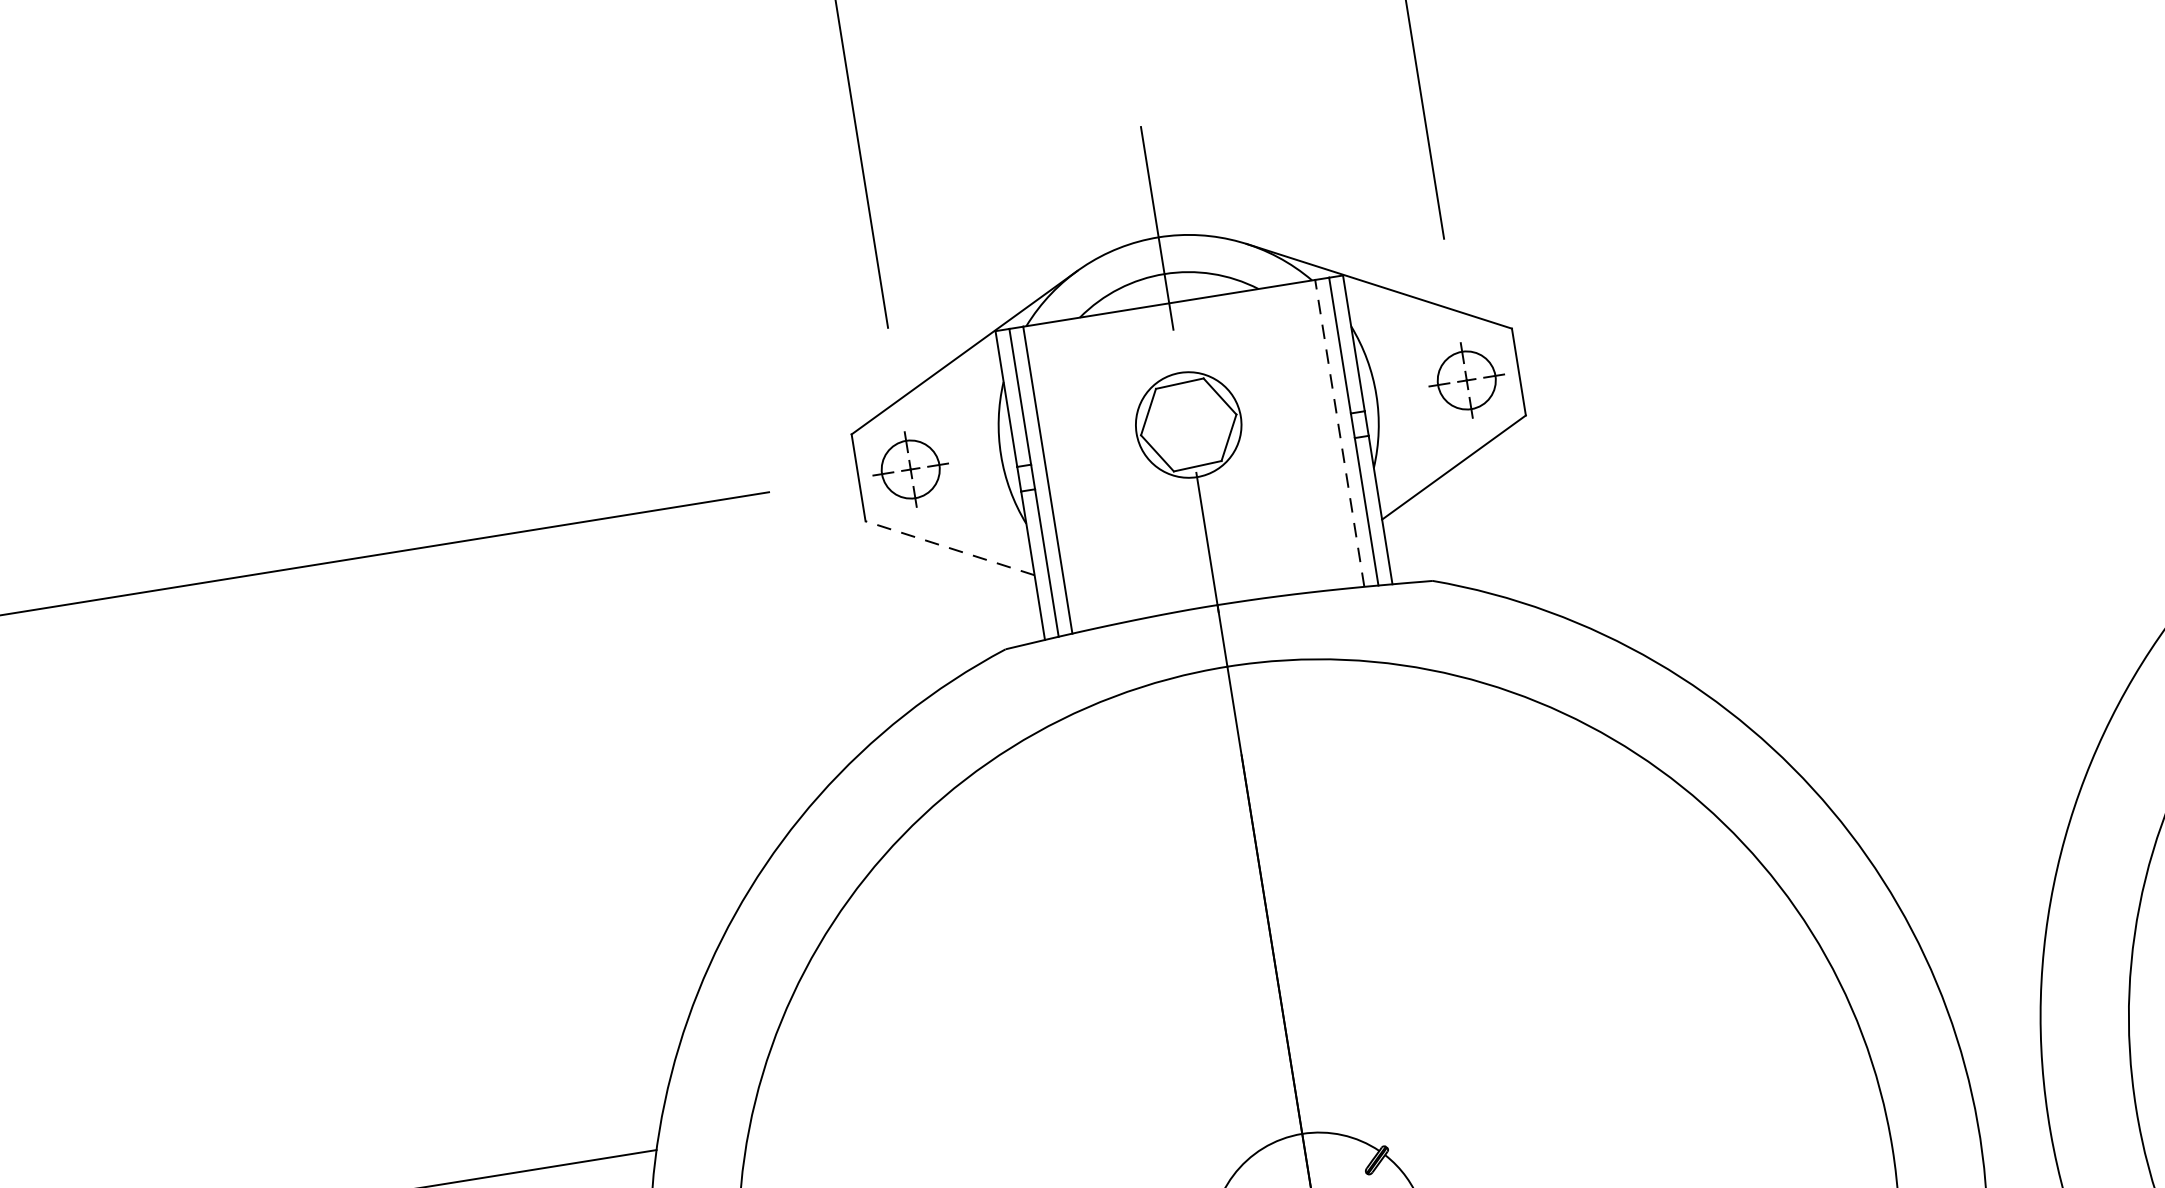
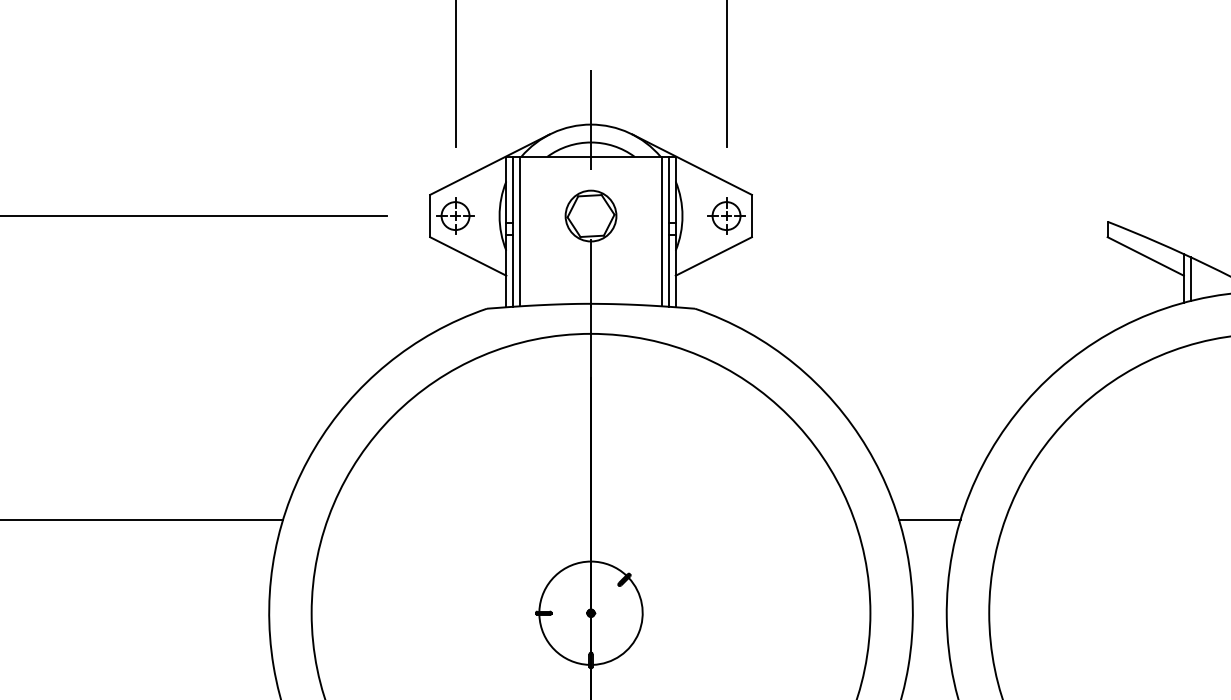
line: (1340, 433) -> (662, 231), dashed -> solid
line: (950, 548) -> (468, 256), dashed -> solid
line: (1983, 938) -> (929, 520), added

